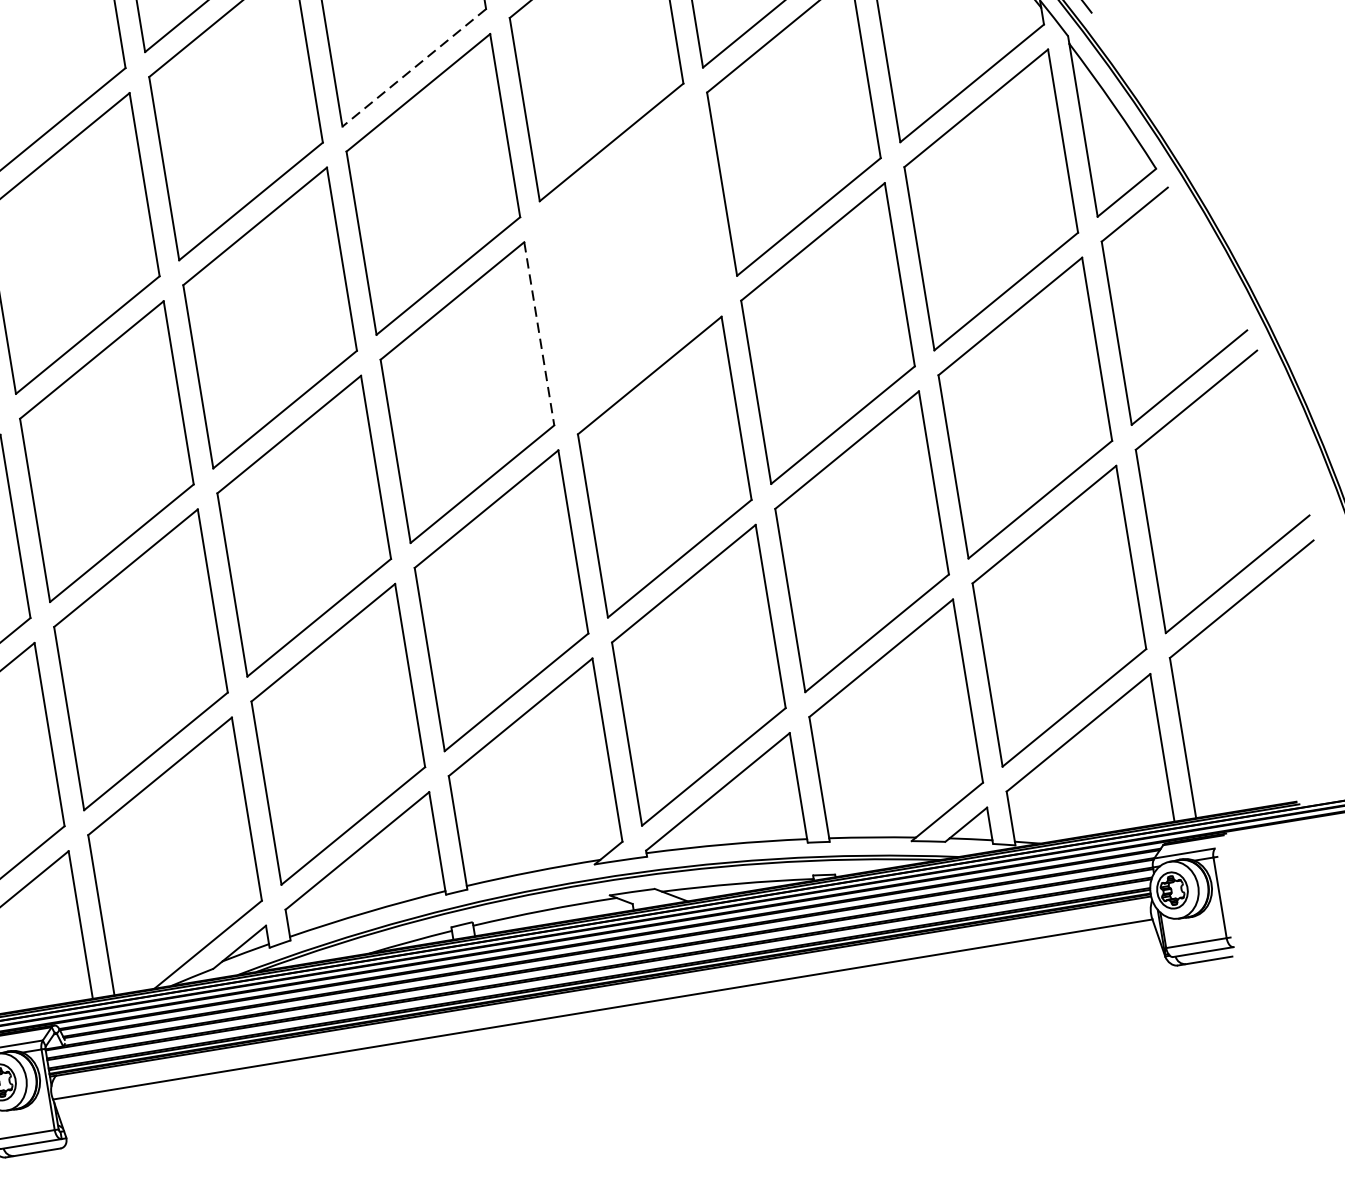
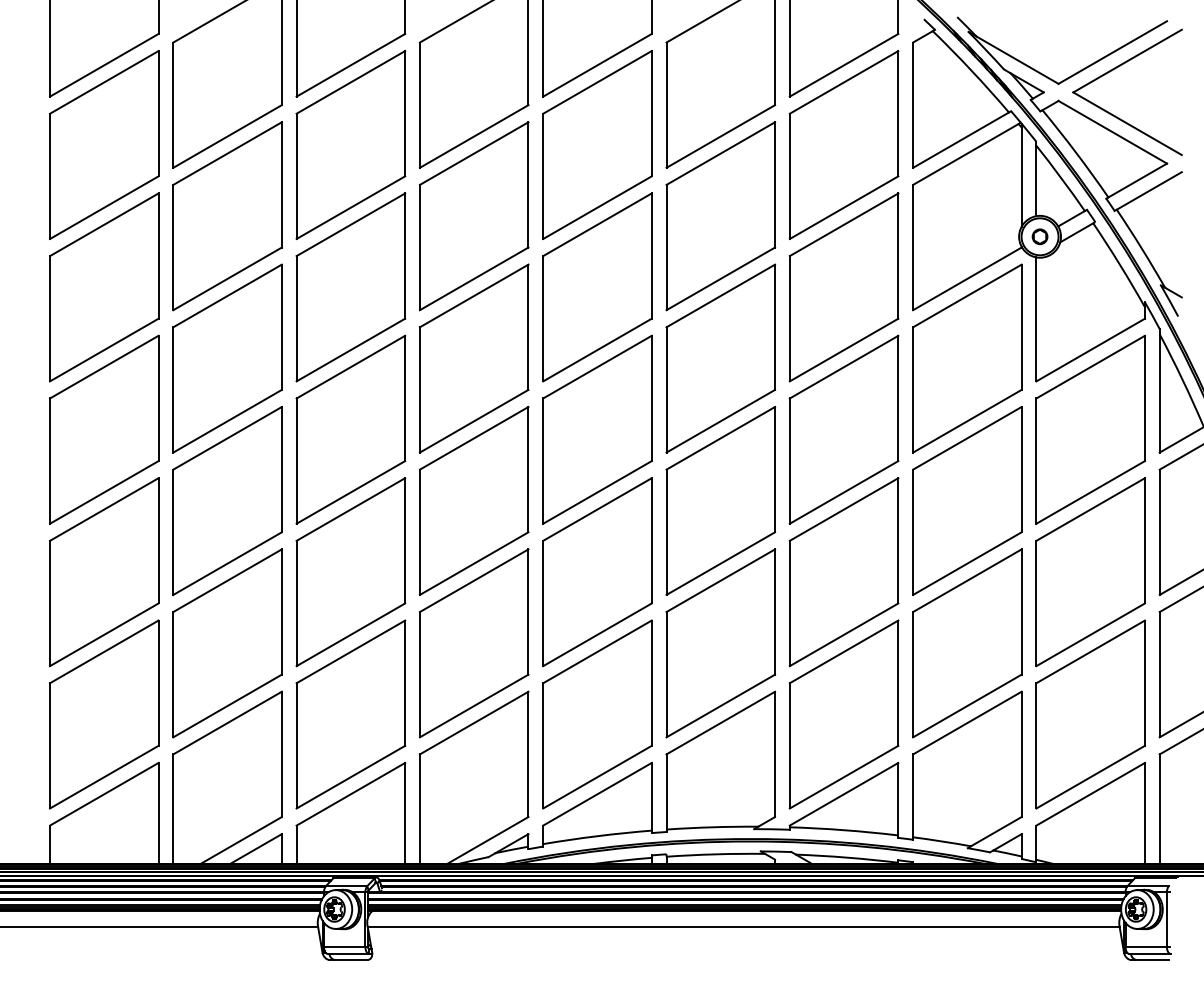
line: (413, 67) -> (720, 278), dashed -> solid
part: (629, 258) -> (843, 429), added
line: (539, 333) -> (775, 469), dashed -> solid

